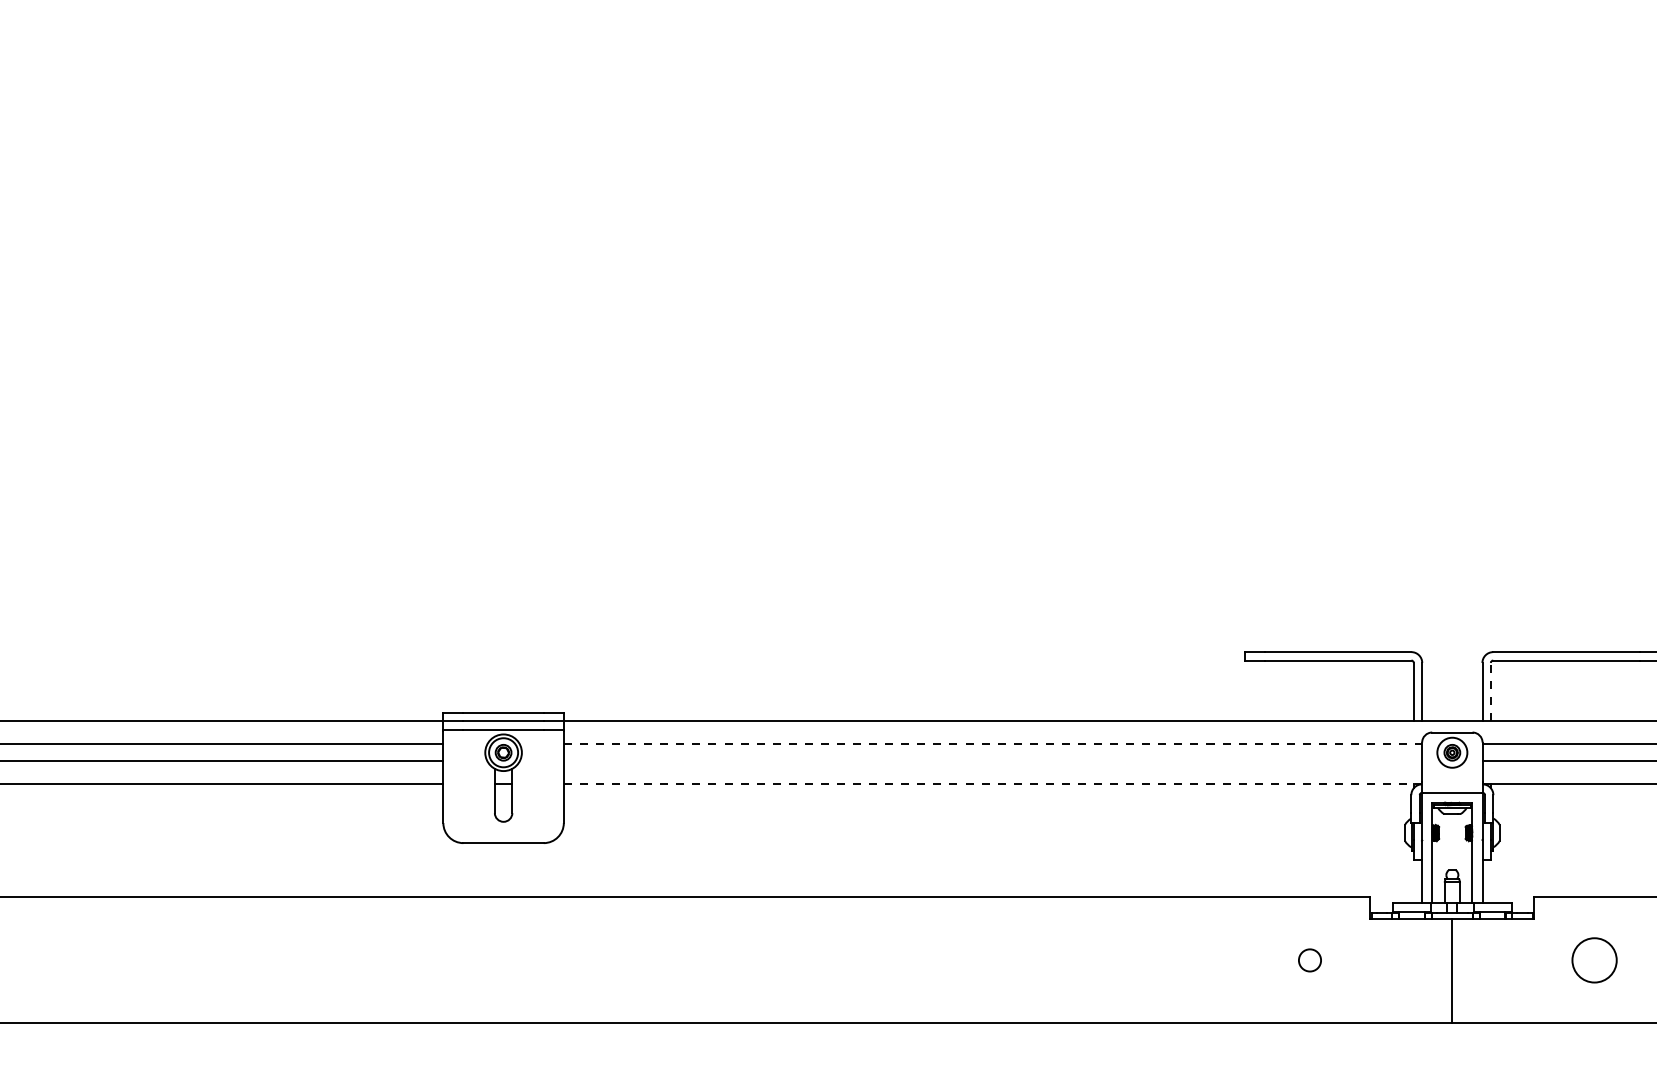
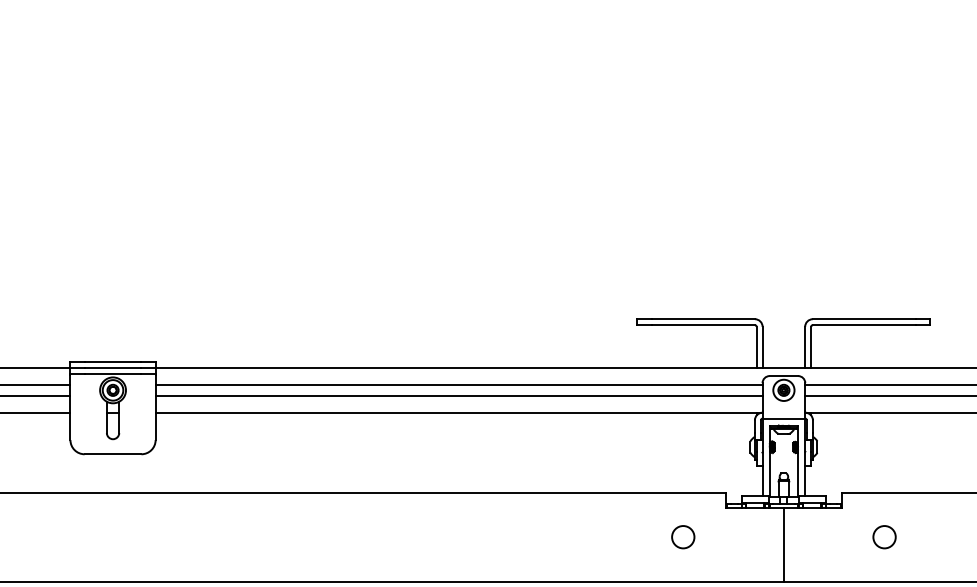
line: (1490, 691) -> (810, 347), dashed -> solid
line: (993, 744) -> (459, 384), dashed -> solid
line: (992, 761) -> (458, 396), added
line: (993, 784) -> (459, 412), dashed -> solid
circle: (1309, 960) -> (682, 537), size x1.43
circle: (1594, 960) -> (884, 537), size x0.71

